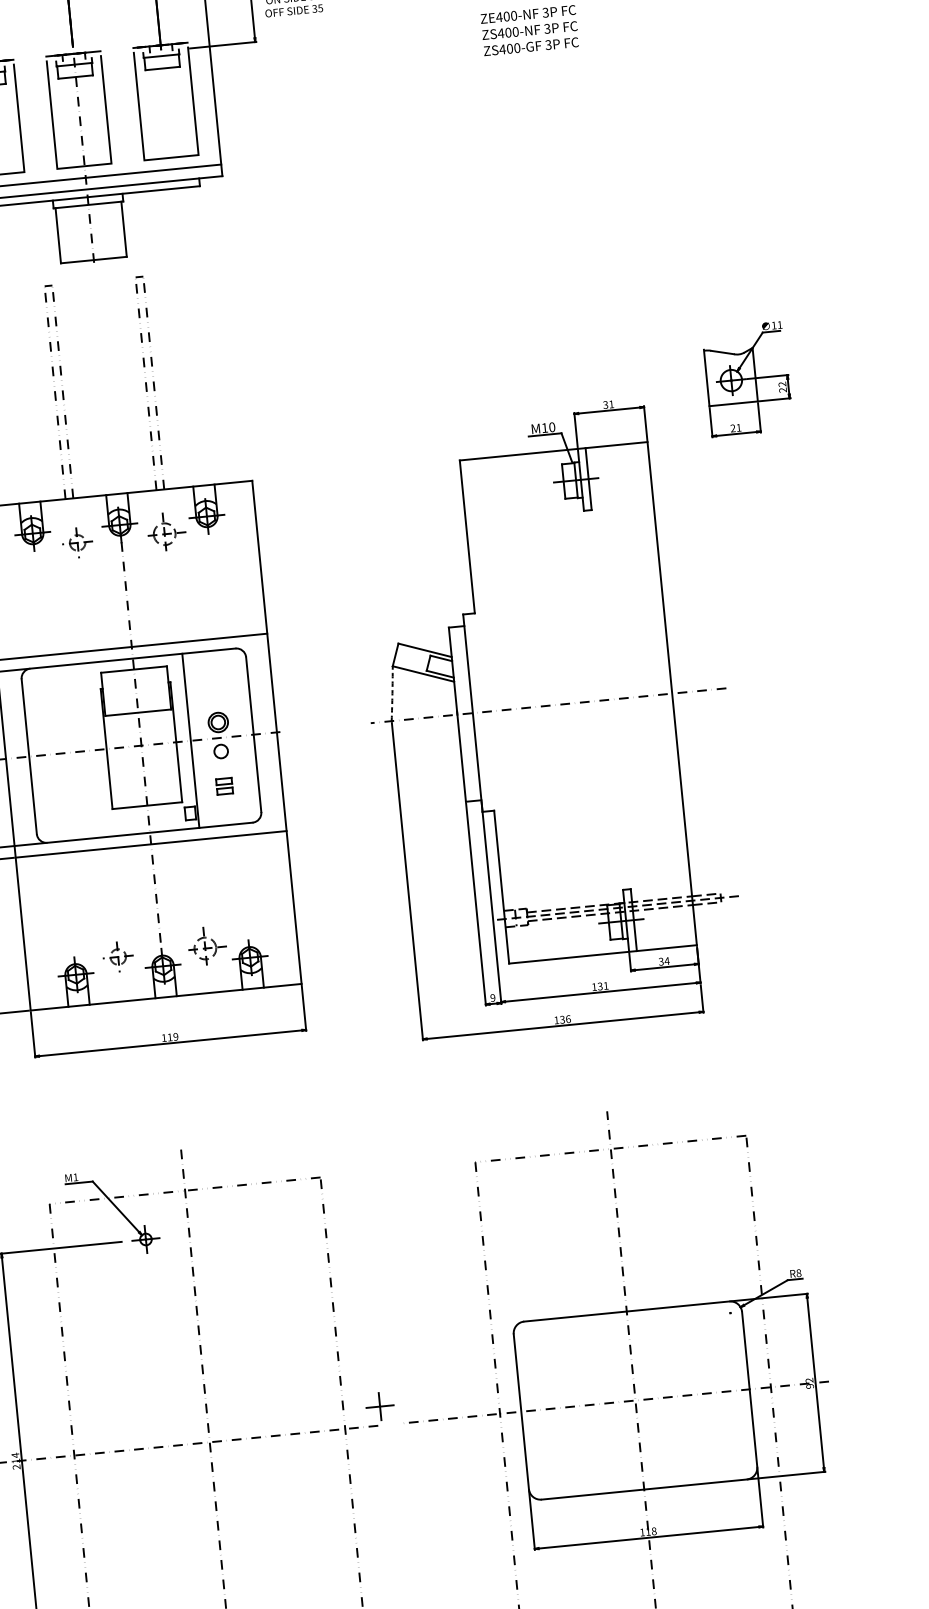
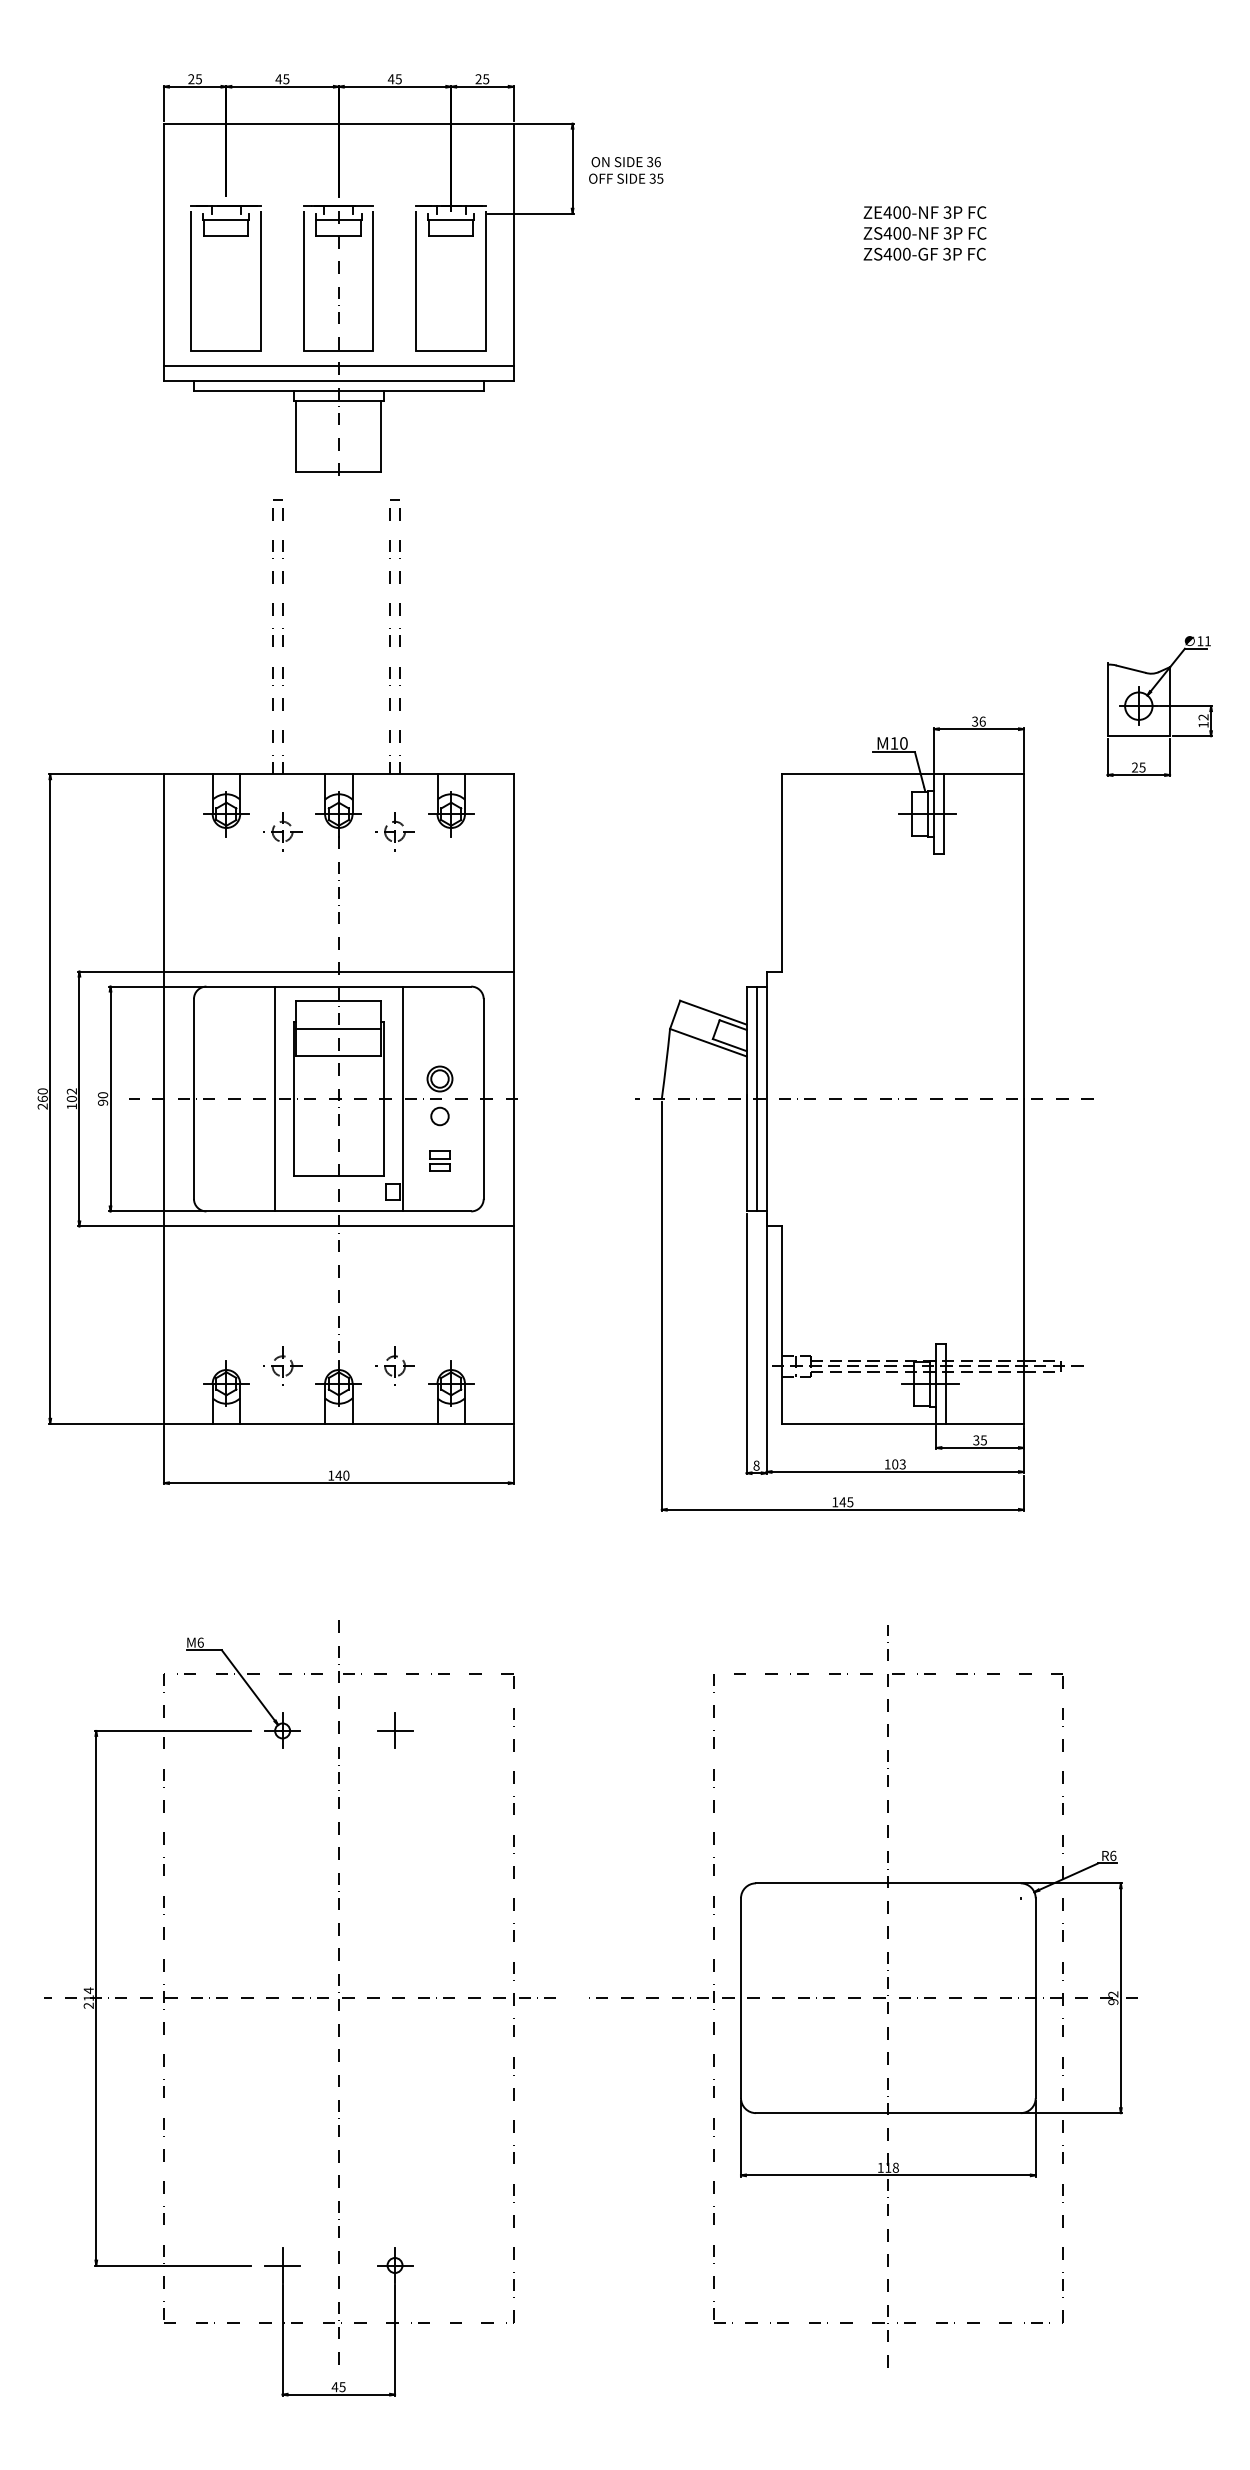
text: (782, 389) -> (1203, 724), 22 -> 12
text: (611, 404) -> (982, 721), 31 -> 36
text: (738, 427) -> (1142, 767), 21 -> 25
part: (164, 534) -> (394, 831), size x0.71
line: (135, 691) -> (338, 1028), added
arc: (392, 694) -> (666, 1064), dashed -> solid
line: (465, 713) -> (756, 1098), added
line: (92, 750) -> (275, 1098), added
part: (204, 947) -> (394, 1365), size x0.71
text: (666, 961) -> (983, 1440), 34 -> 35
text: (602, 986) -> (898, 1464), 131 -> 103
text: (492, 997) -> (756, 1465), 9 -> 8
text: (565, 1019) -> (846, 1502), 136 -> 145
text: (172, 1037) -> (342, 1475), 119 -> 140
text: (75, 1177) -> (200, 1642), M1 -> M6
text: (799, 1272) -> (1113, 1855), R8 -> R6
part: (380, 1406) -> (395, 1730), moved

